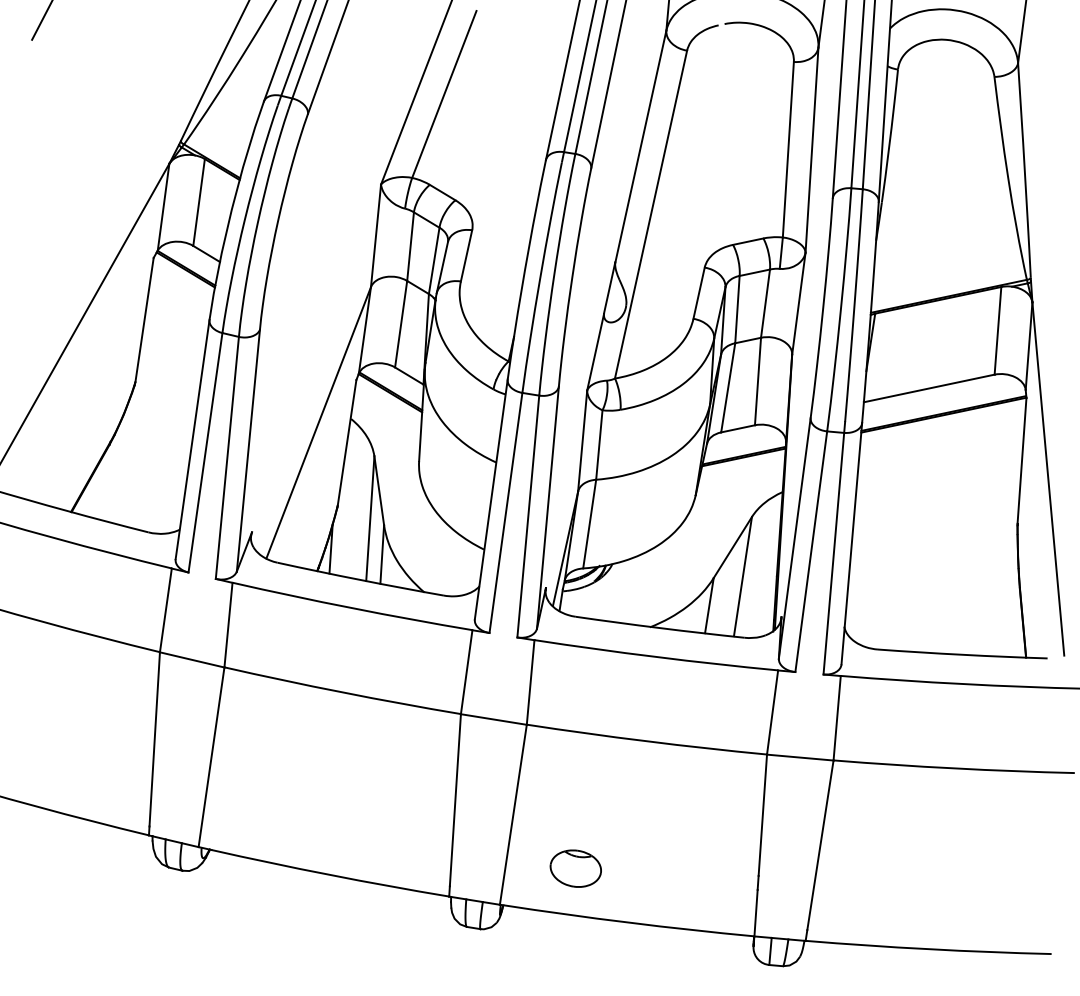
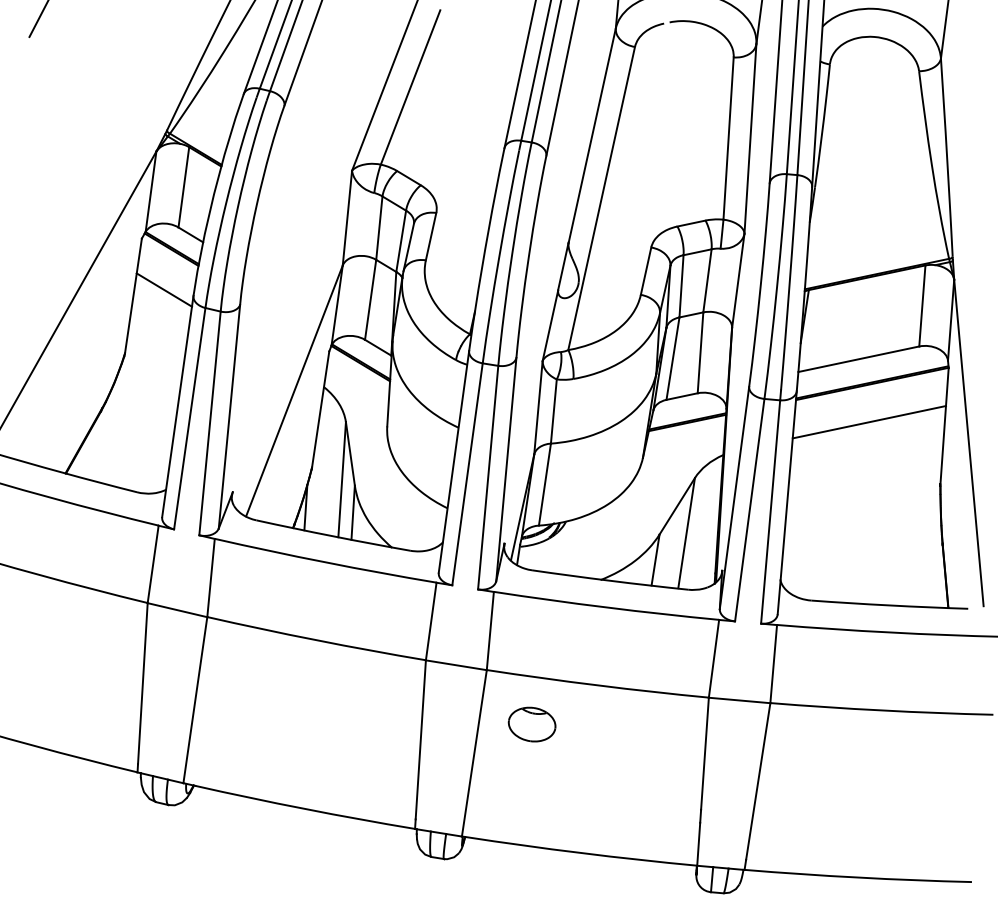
line: (177, 313) -> (163, 289), added
line: (940, 456) -> (869, 422), added
part: (575, 868) -> (531, 724), moved

